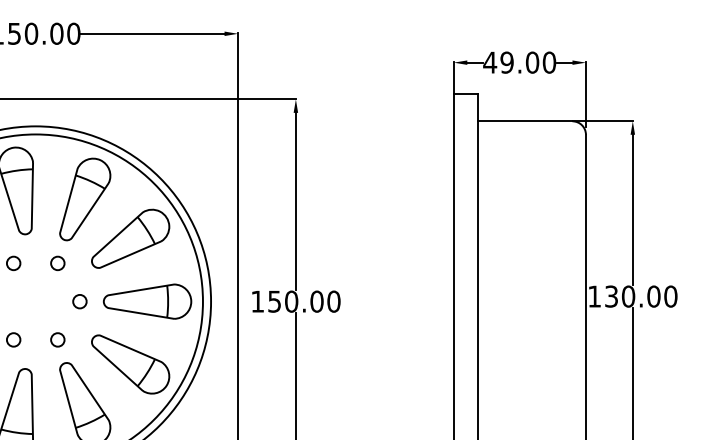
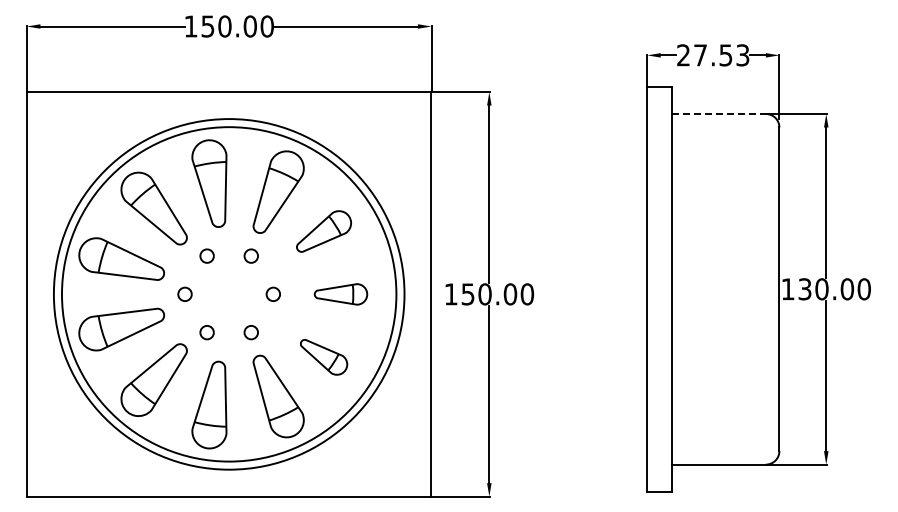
text: (519, 62) -> (712, 55), 49.00 -> 27.53
line: (526, 121) -> (719, 114), solid -> dashed
part: (130, 238) -> (323, 231), size x0.7
part: (147, 301) -> (340, 294), size x0.6
part: (130, 364) -> (323, 357), size x0.6

